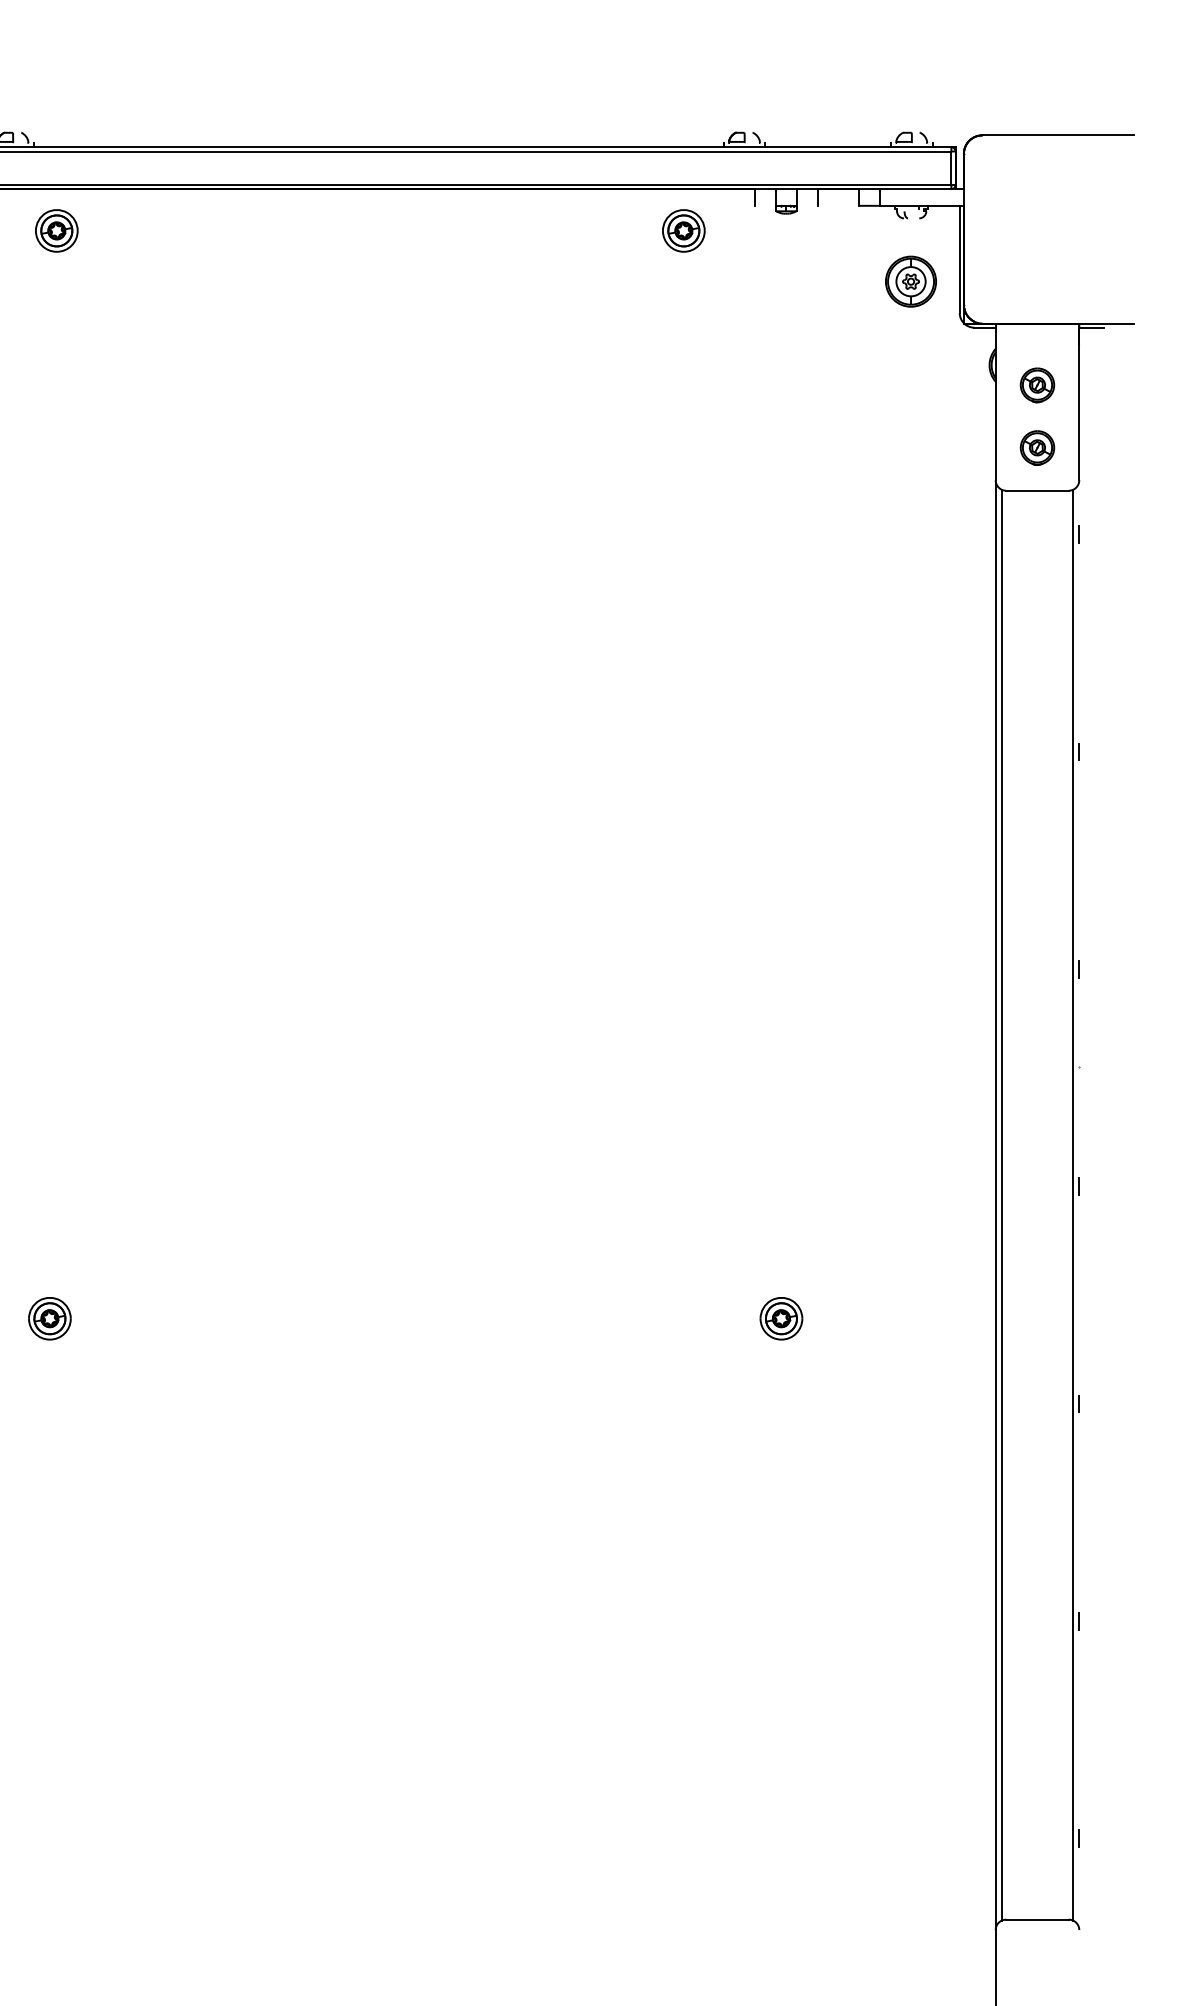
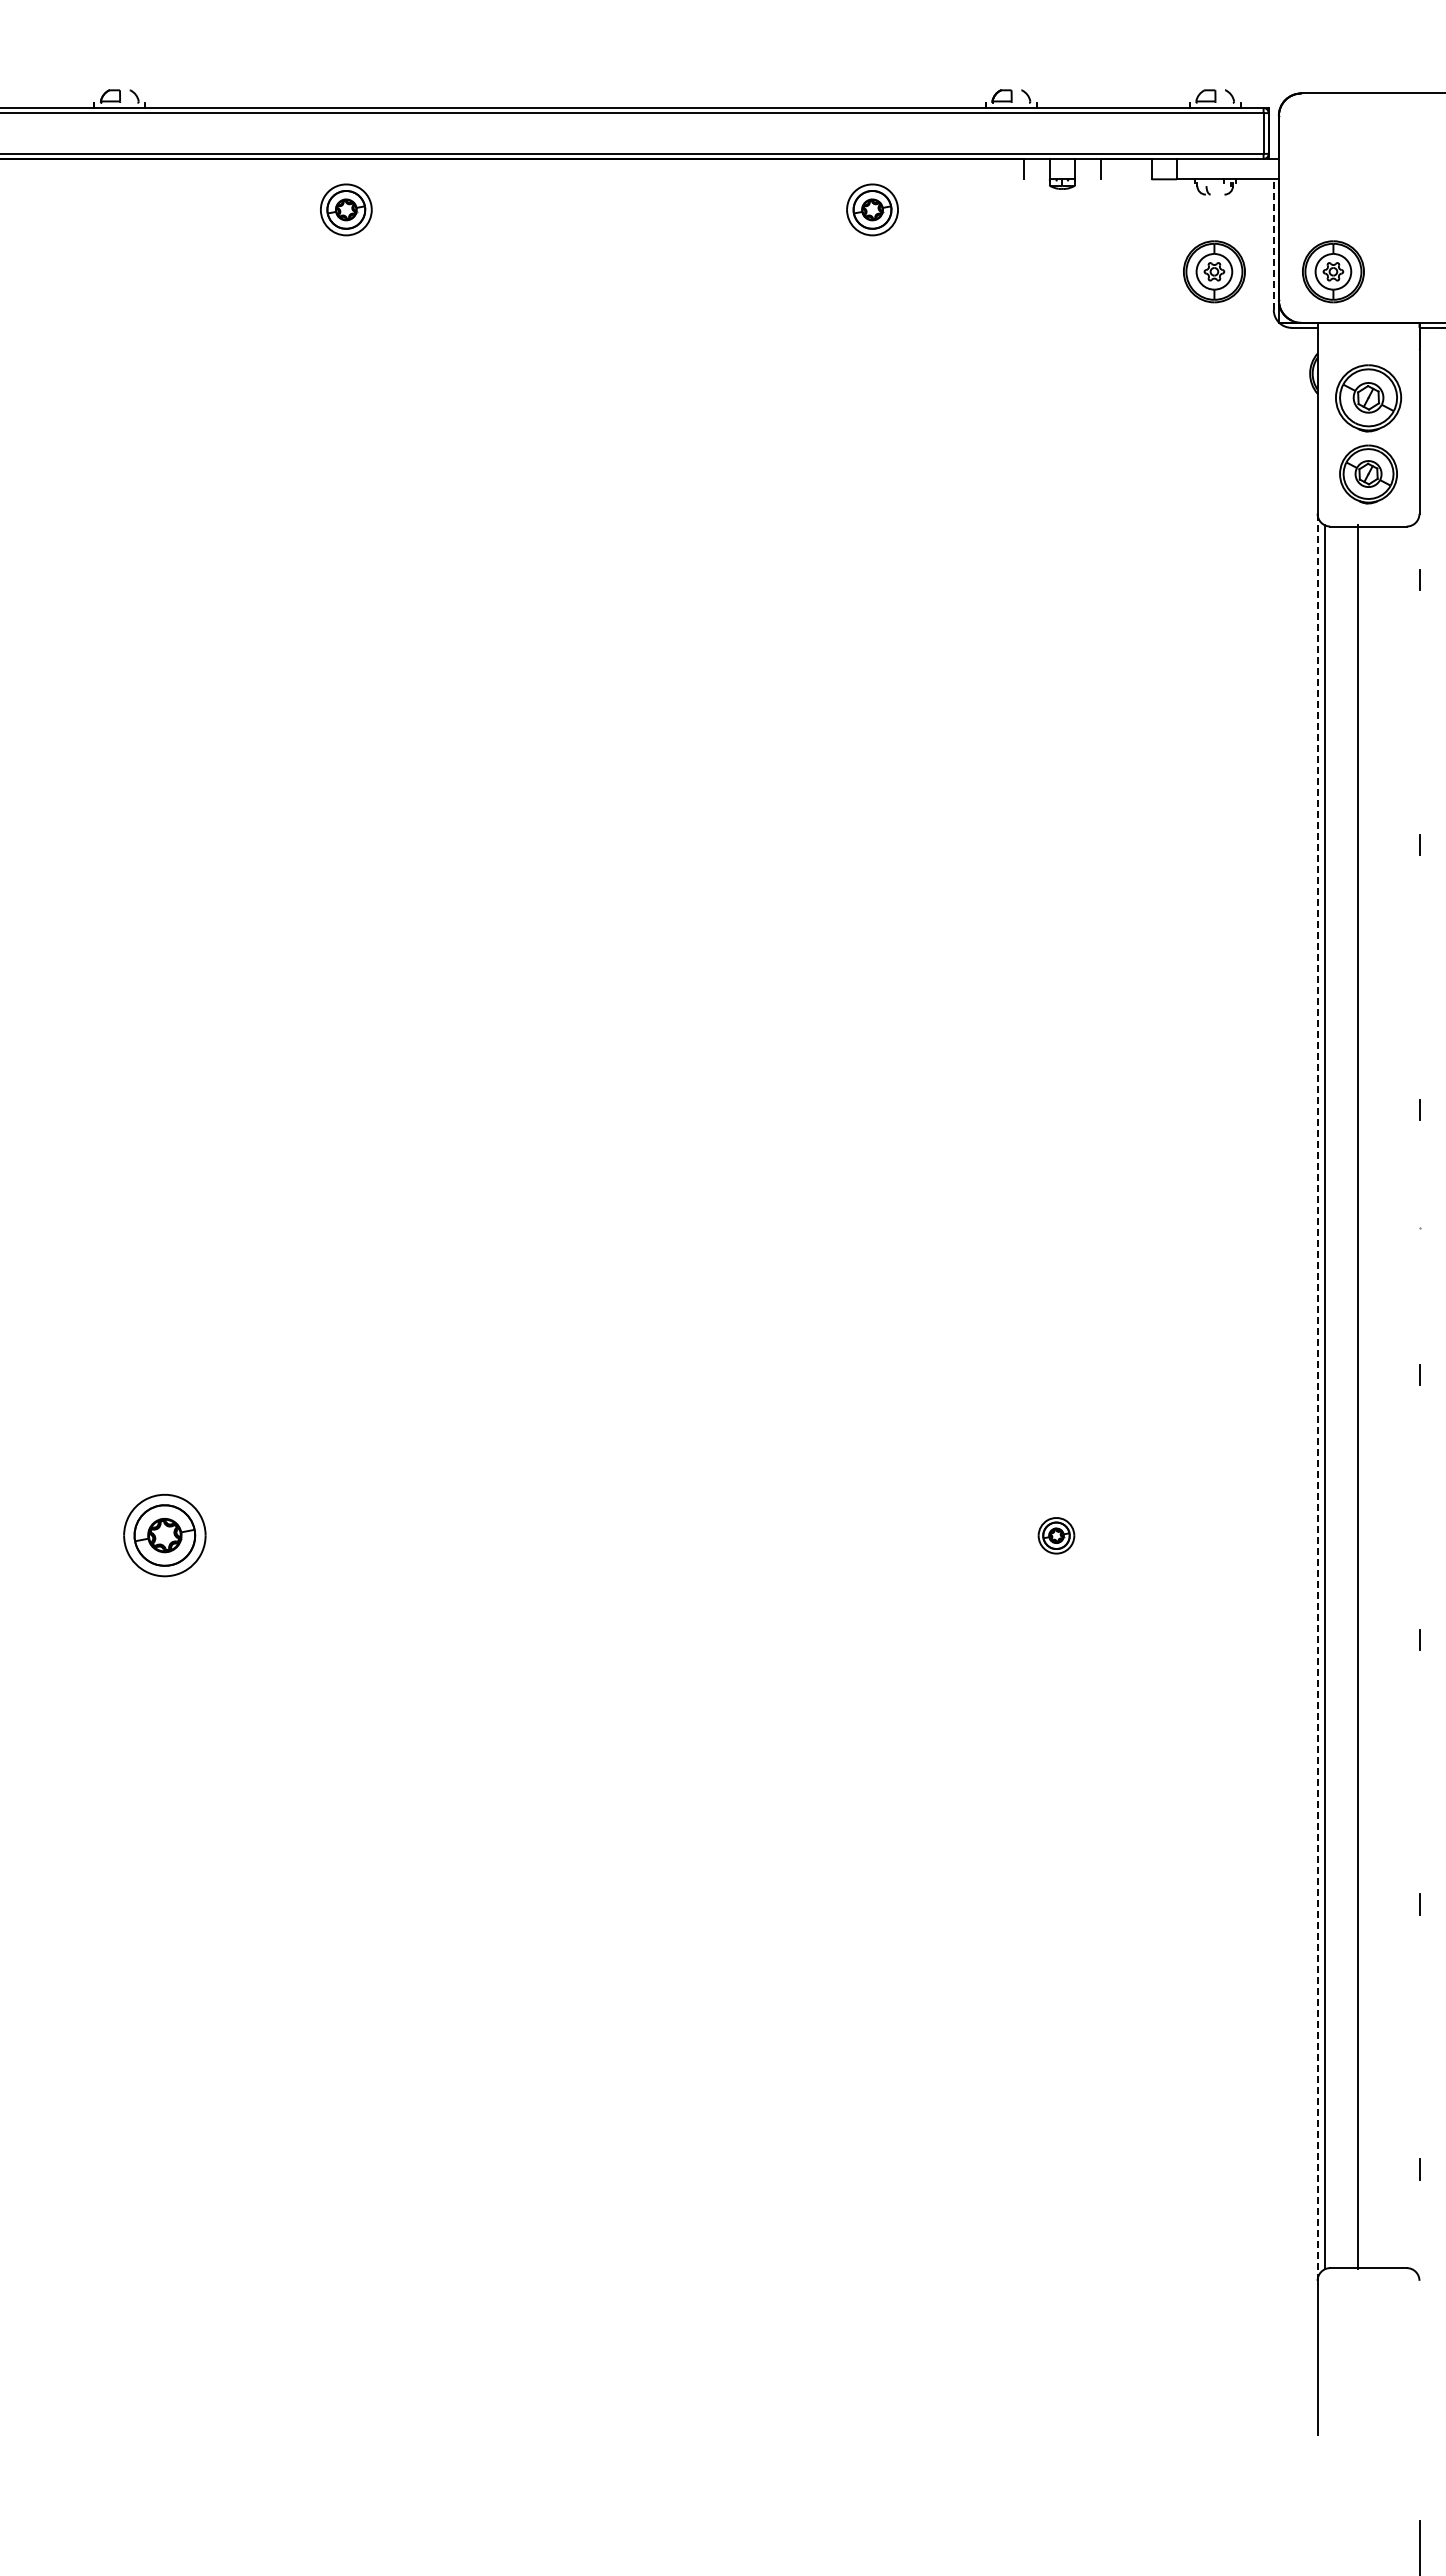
part: (56, 230) -> (346, 209), moved
part: (683, 230) -> (872, 209), moved
line: (959, 259) -> (1273, 244), solid -> dashed
part: (1008, 281) -> (1333, 271), added
part: (1037, 384) -> (1368, 397), size x1.6
part: (1037, 448) -> (1368, 474), size x1.4
line: (995, 1205) -> (1317, 1397), solid -> dashed
line: (1072, 1205) -> (1357, 1397), moved
part: (49, 1318) -> (164, 1535), size x1.6
part: (781, 1318) -> (1056, 1535), size x0.7

